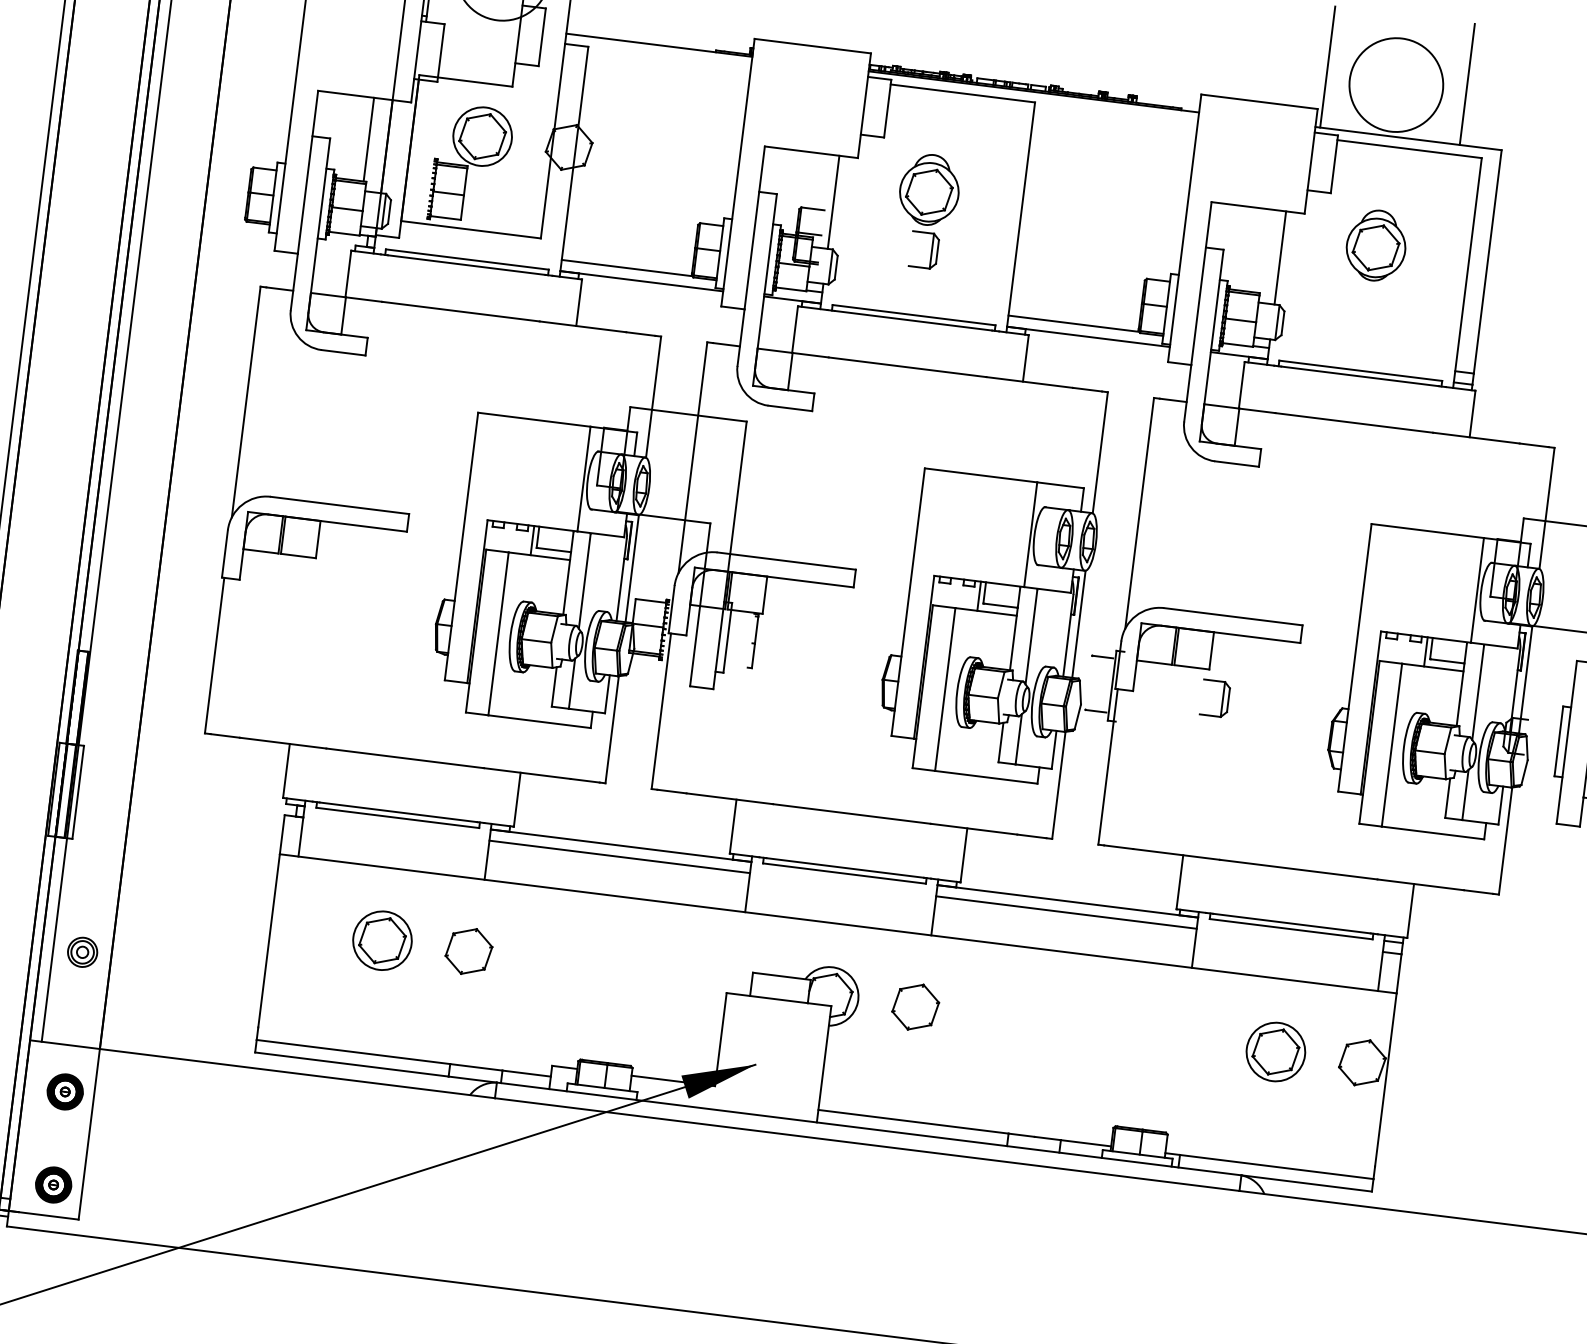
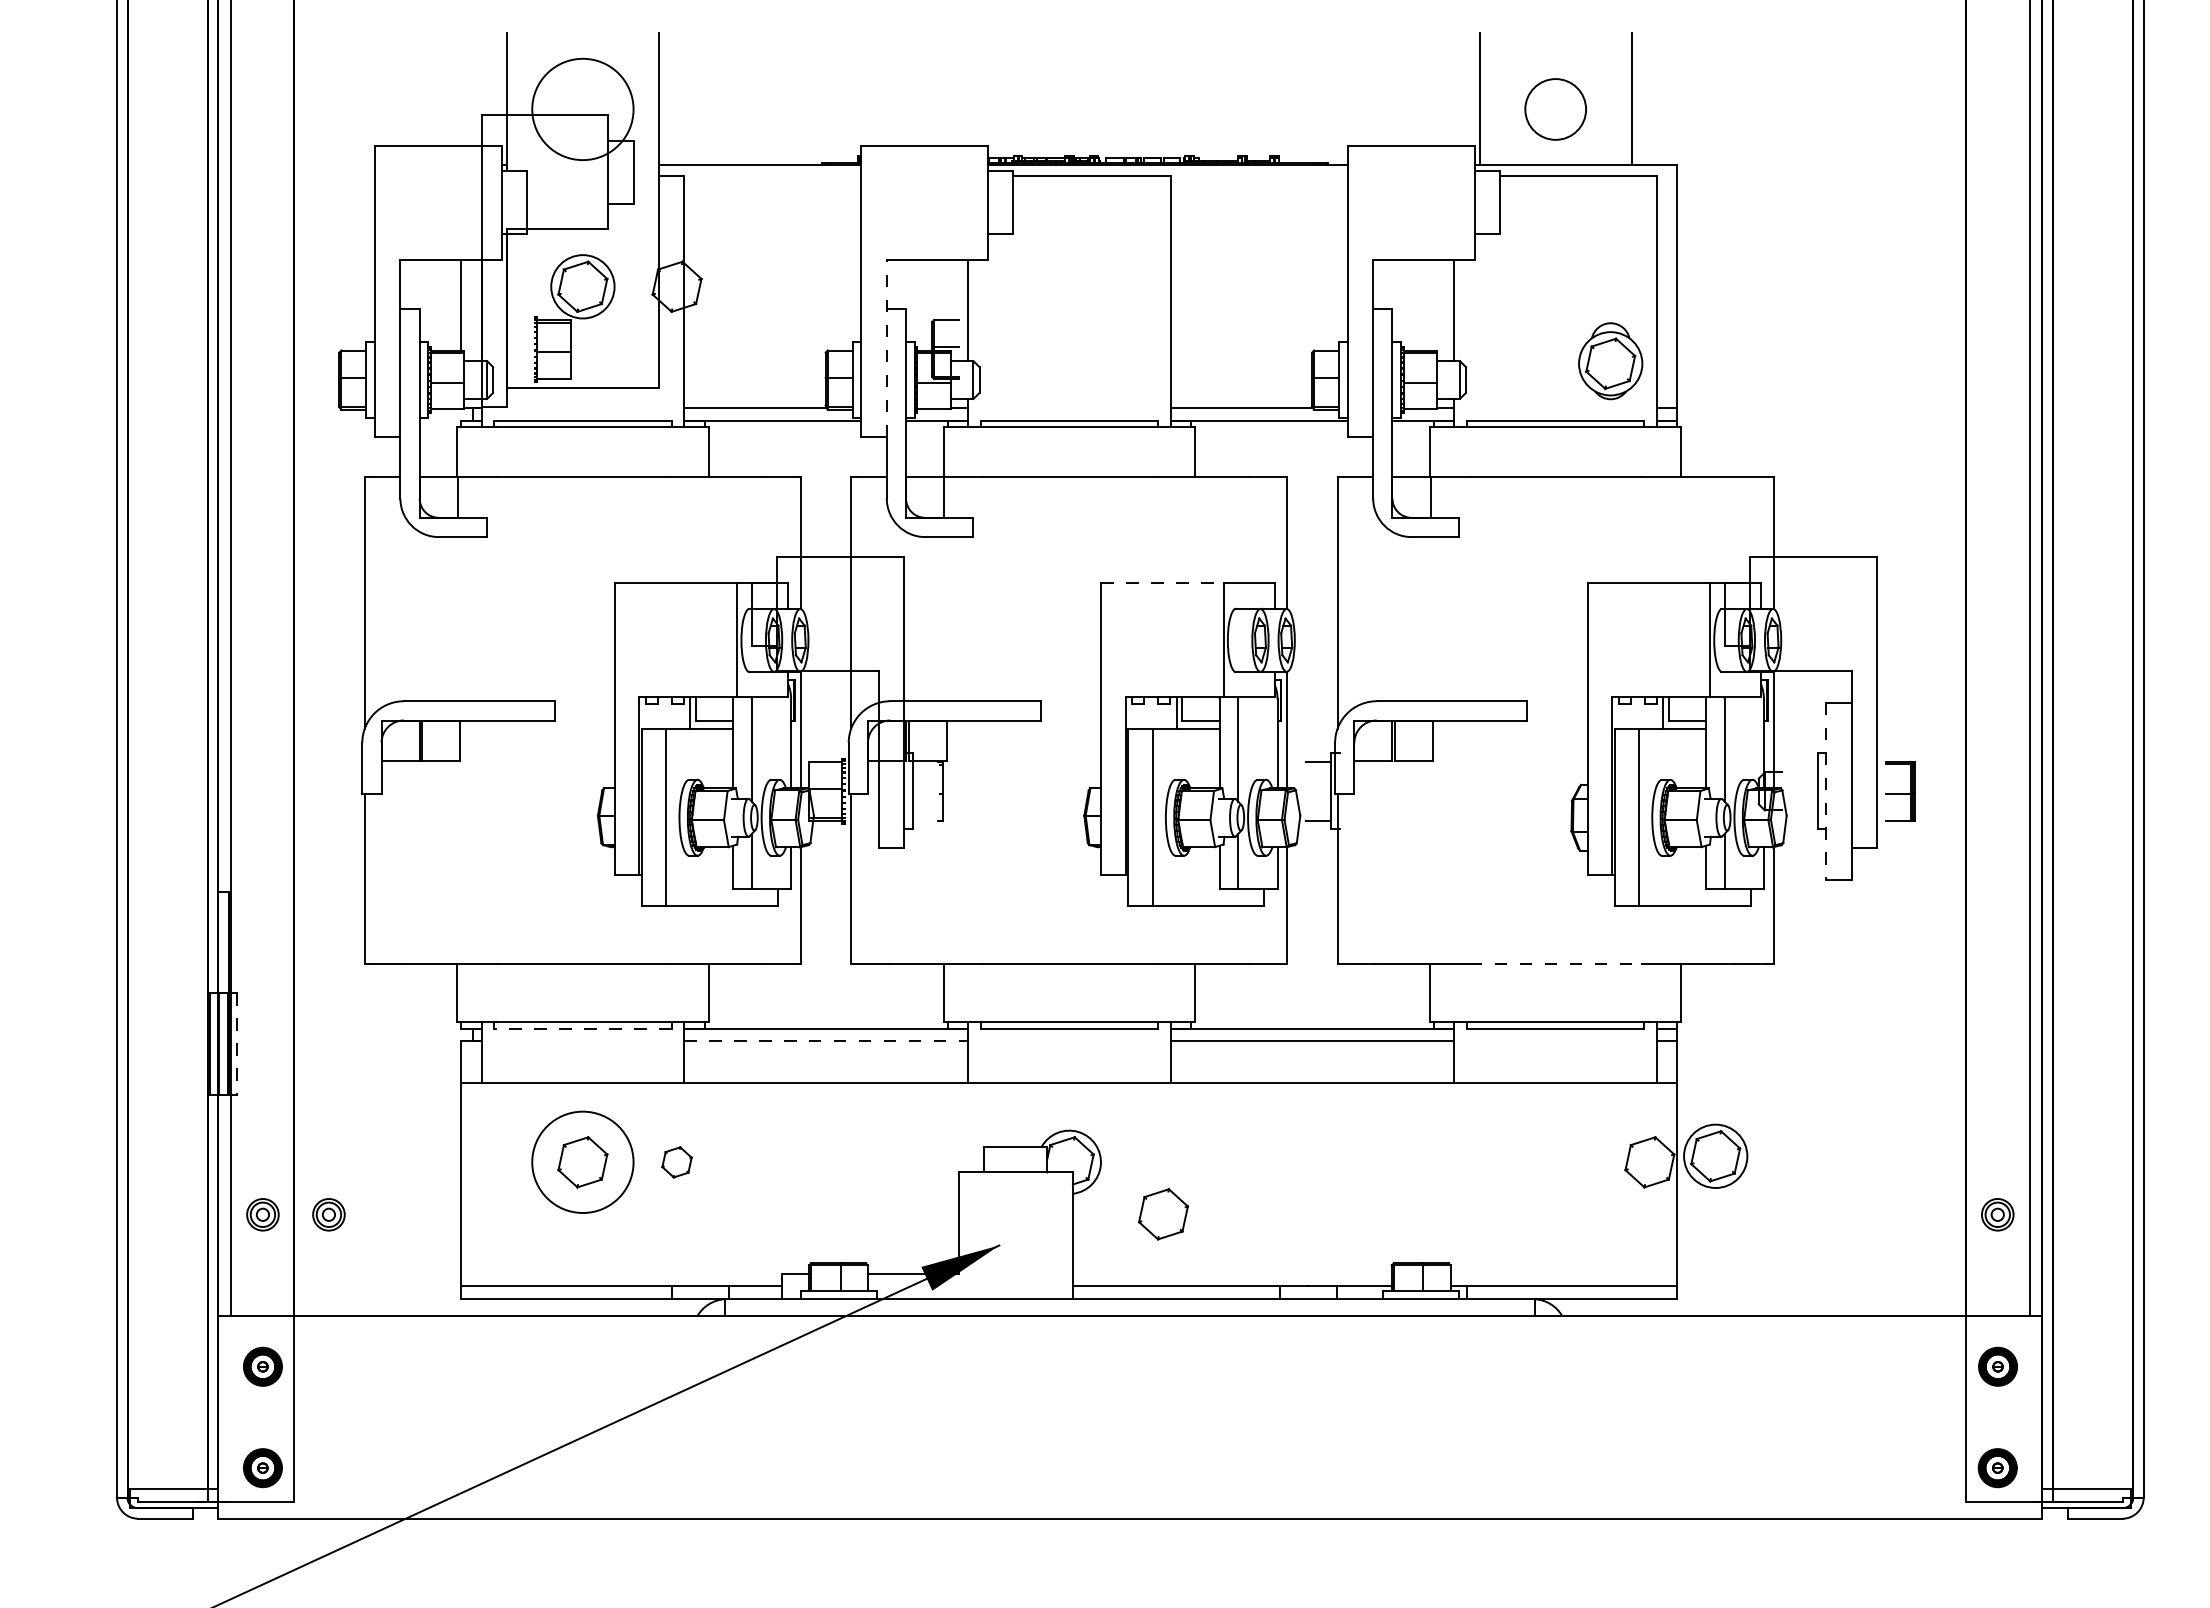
circle: (1396, 85) -> (1555, 109), size x0.6
part: (926, 211) -> (1068, 307), removed
line: (754, 228) -> (886, 348), solid -> dashed
part: (1376, 245) -> (1610, 361), moved
line: (981, 475) -> (1163, 583), solid -> dashed
part: (1222, 699) -> (1451, 791), removed
line: (1567, 742) -> (1826, 791), solid -> dashed
line: (77, 792) -> (236, 1043), solid -> dashed
line: (397, 817) -> (582, 1028), solid -> dashed
line: (620, 856) -> (826, 1040), solid -> dashed
line: (1298, 869) -> (1555, 963), solid -> dashed
circle: (382, 939) -> (582, 1161), size x1.6
part: (468, 951) -> (676, 1162), size x0.6
part: (142, 959) -> (328, 1214), added
part: (915, 1007) -> (1163, 1214), moved
part: (1275, 1051) -> (1715, 1155), moved

